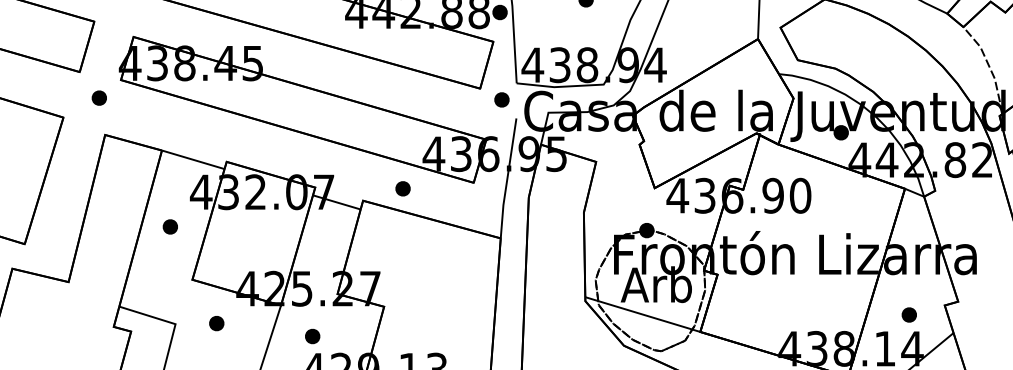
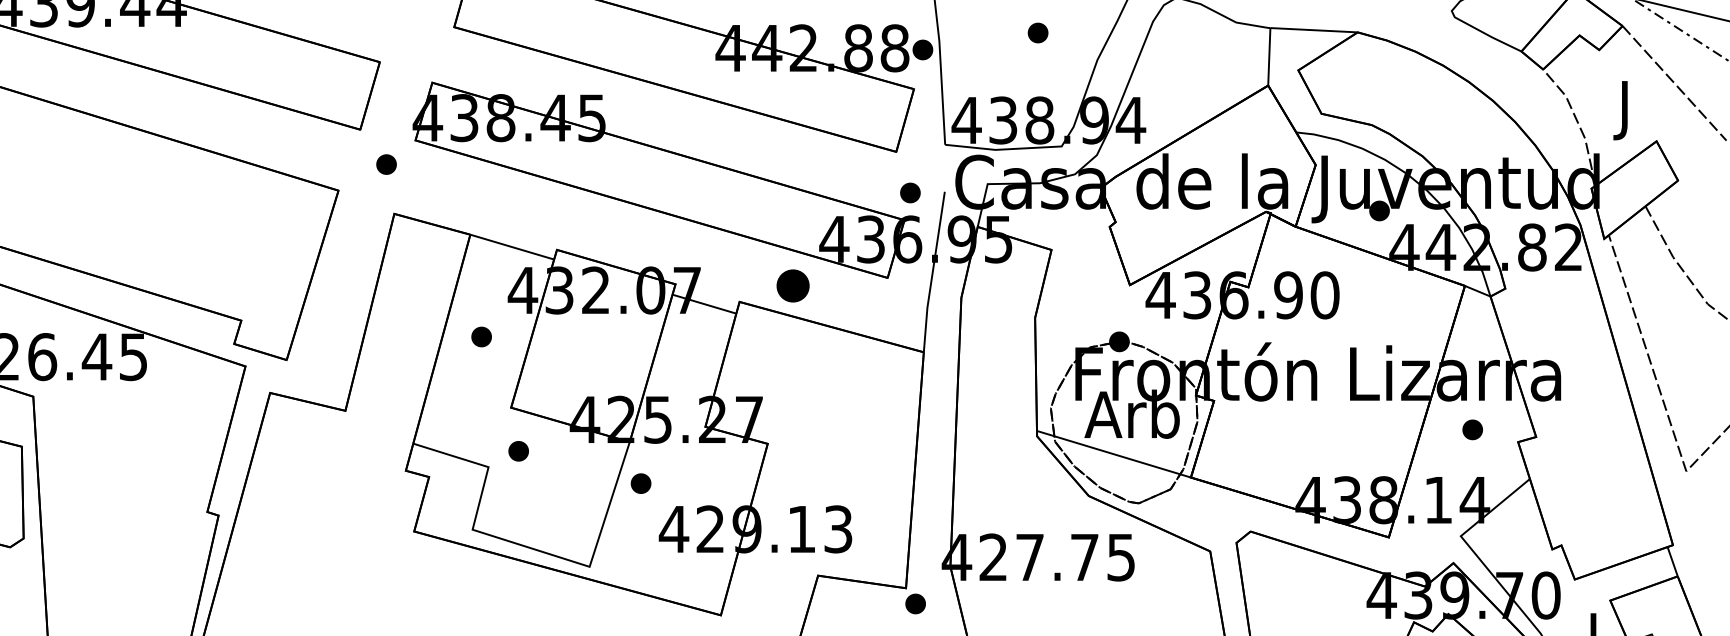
part: (502, 99) -> (910, 192), moved
part: (402, 188) -> (792, 285), size x1.6
part: (909, 314) -> (1472, 429), moved
part: (216, 323) -> (518, 451), moved
part: (312, 336) -> (640, 483), moved

